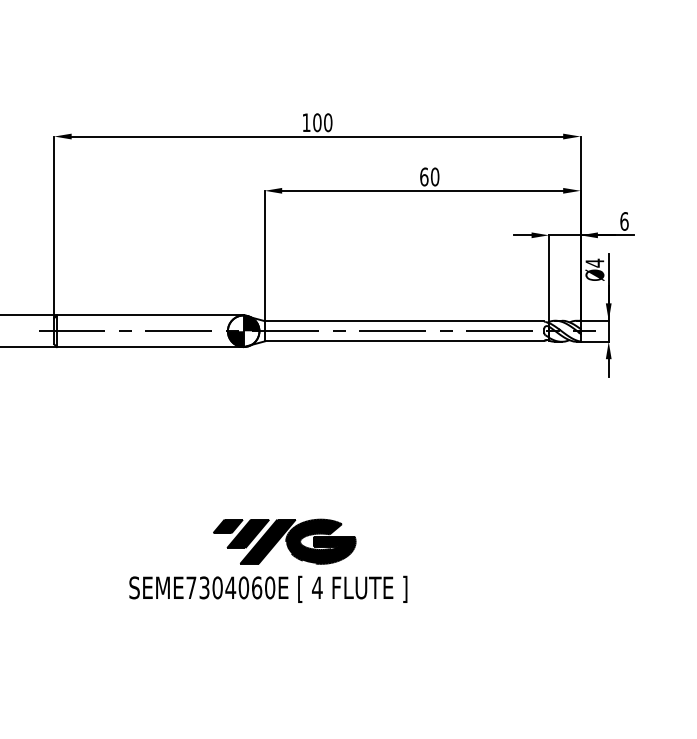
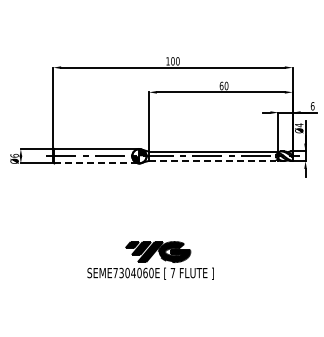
line: (404, 340) -> (212, 160), solid -> dashed
line: (151, 347) -> (97, 163), solid -> dashed
text: (316, 588) -> (172, 273), 4 -> 7

